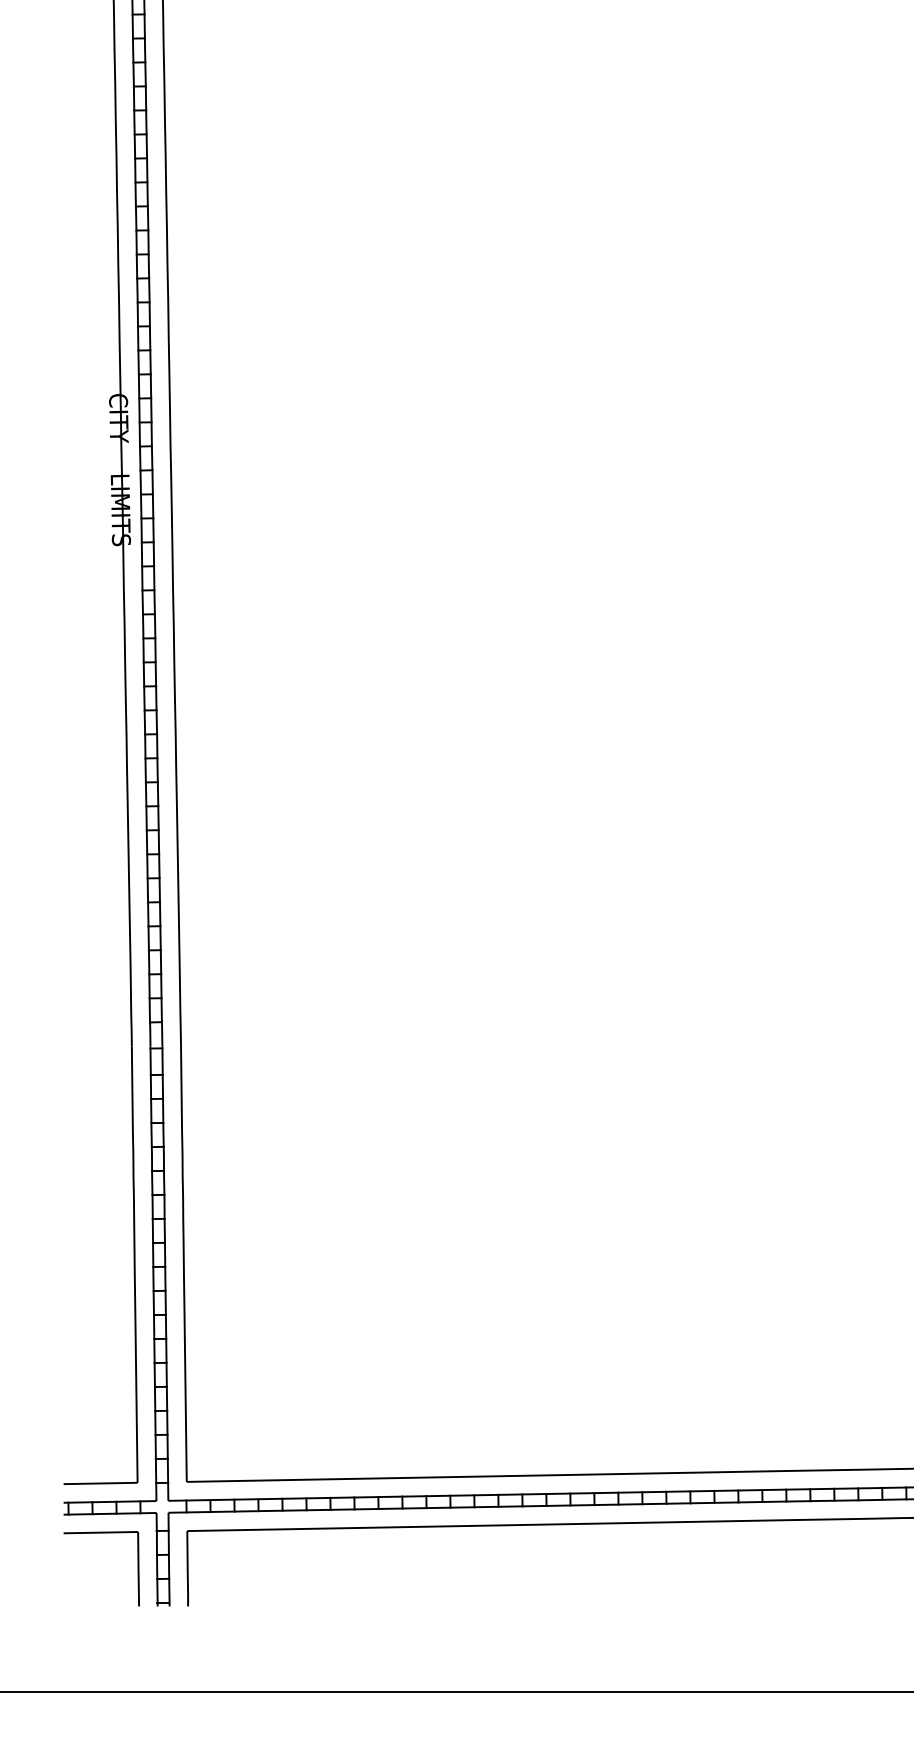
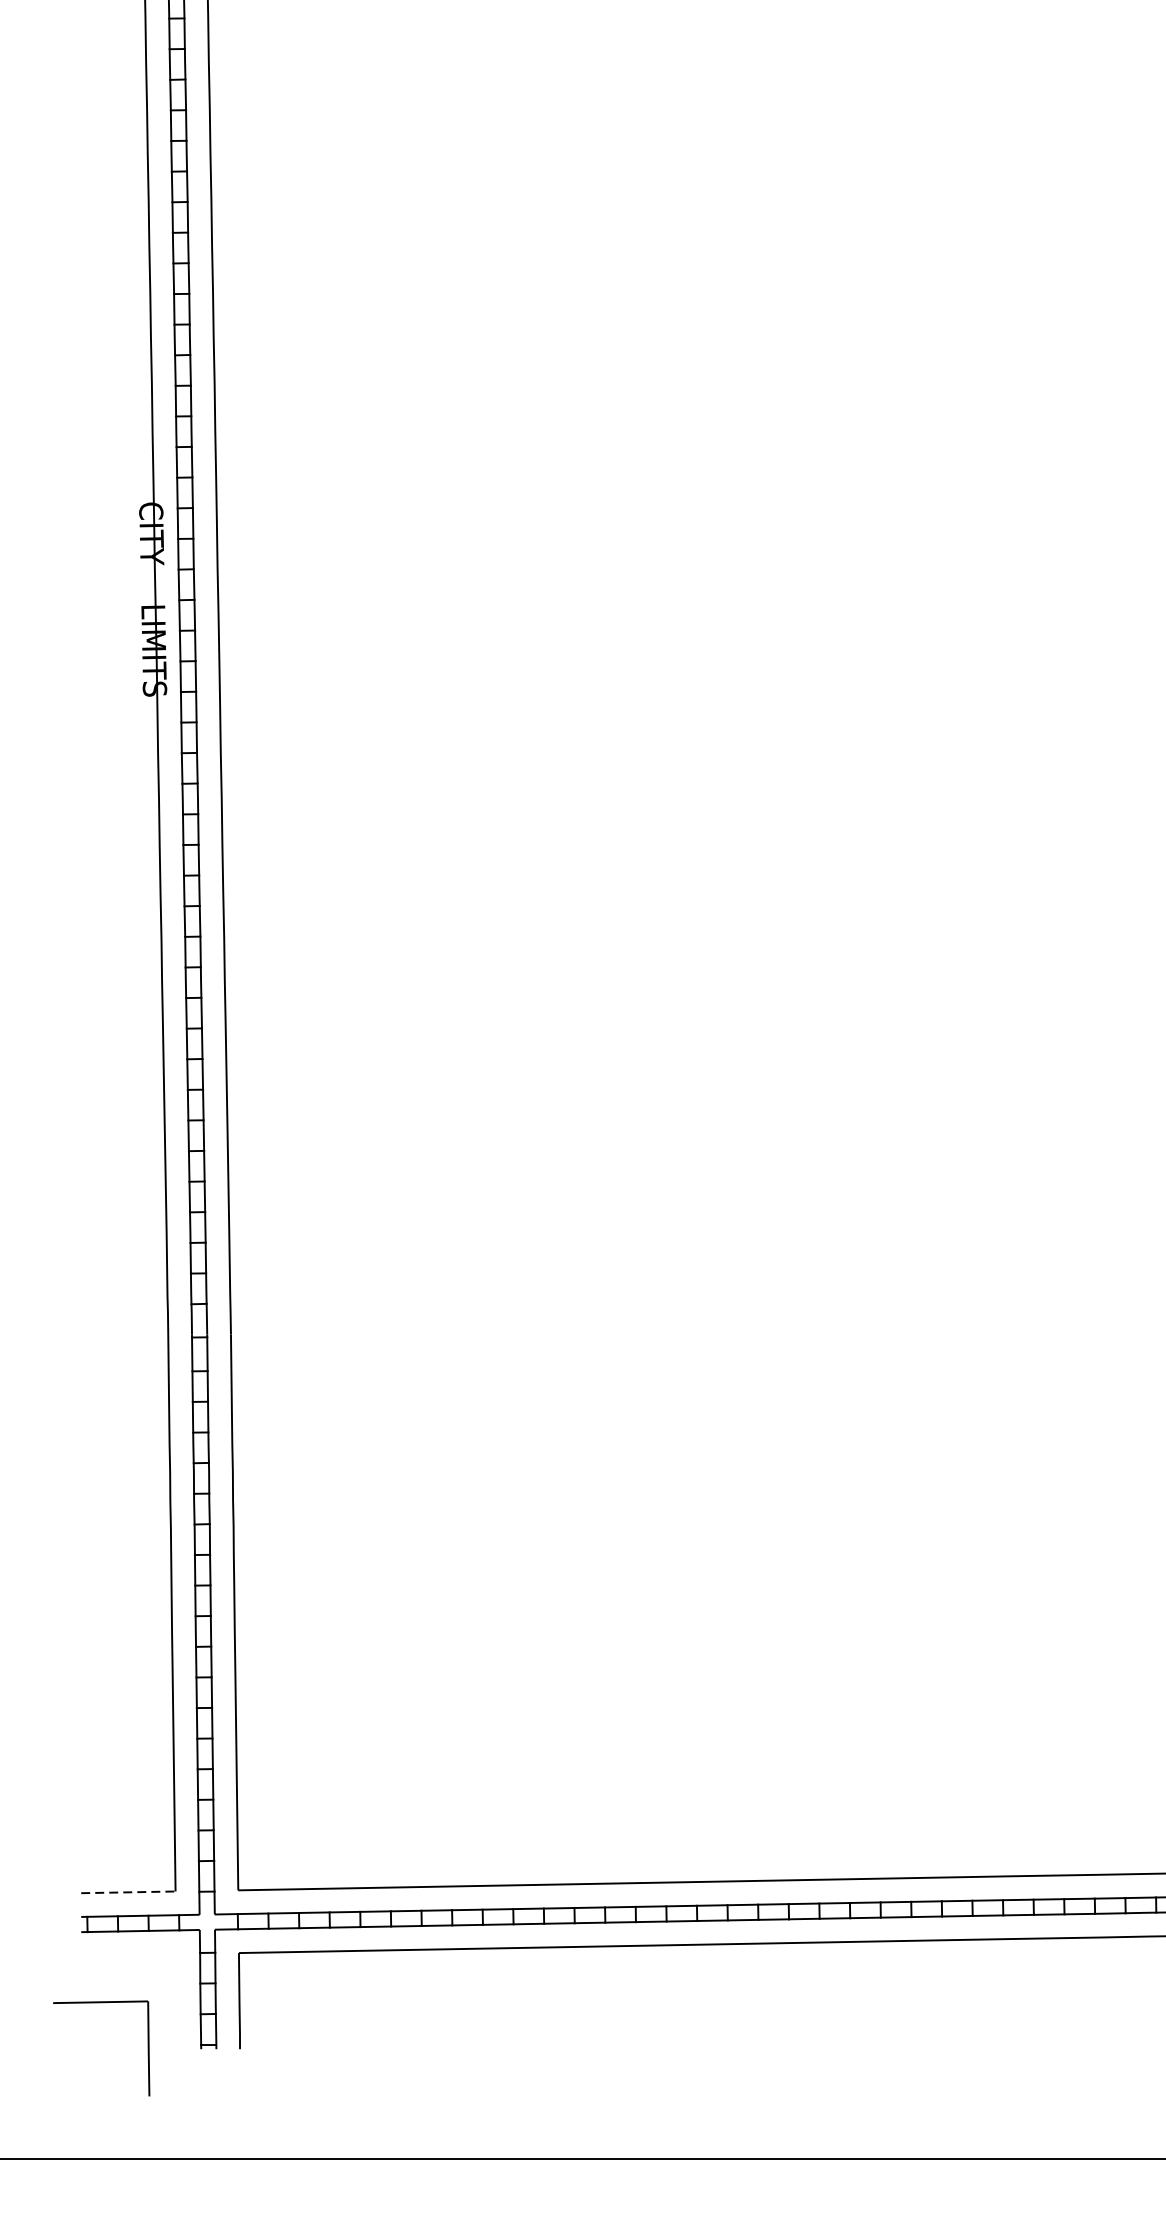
line: (100, 1483) -> (128, 1892), solid -> dashed
part: (101, 1533) -> (101, 2003), moved

